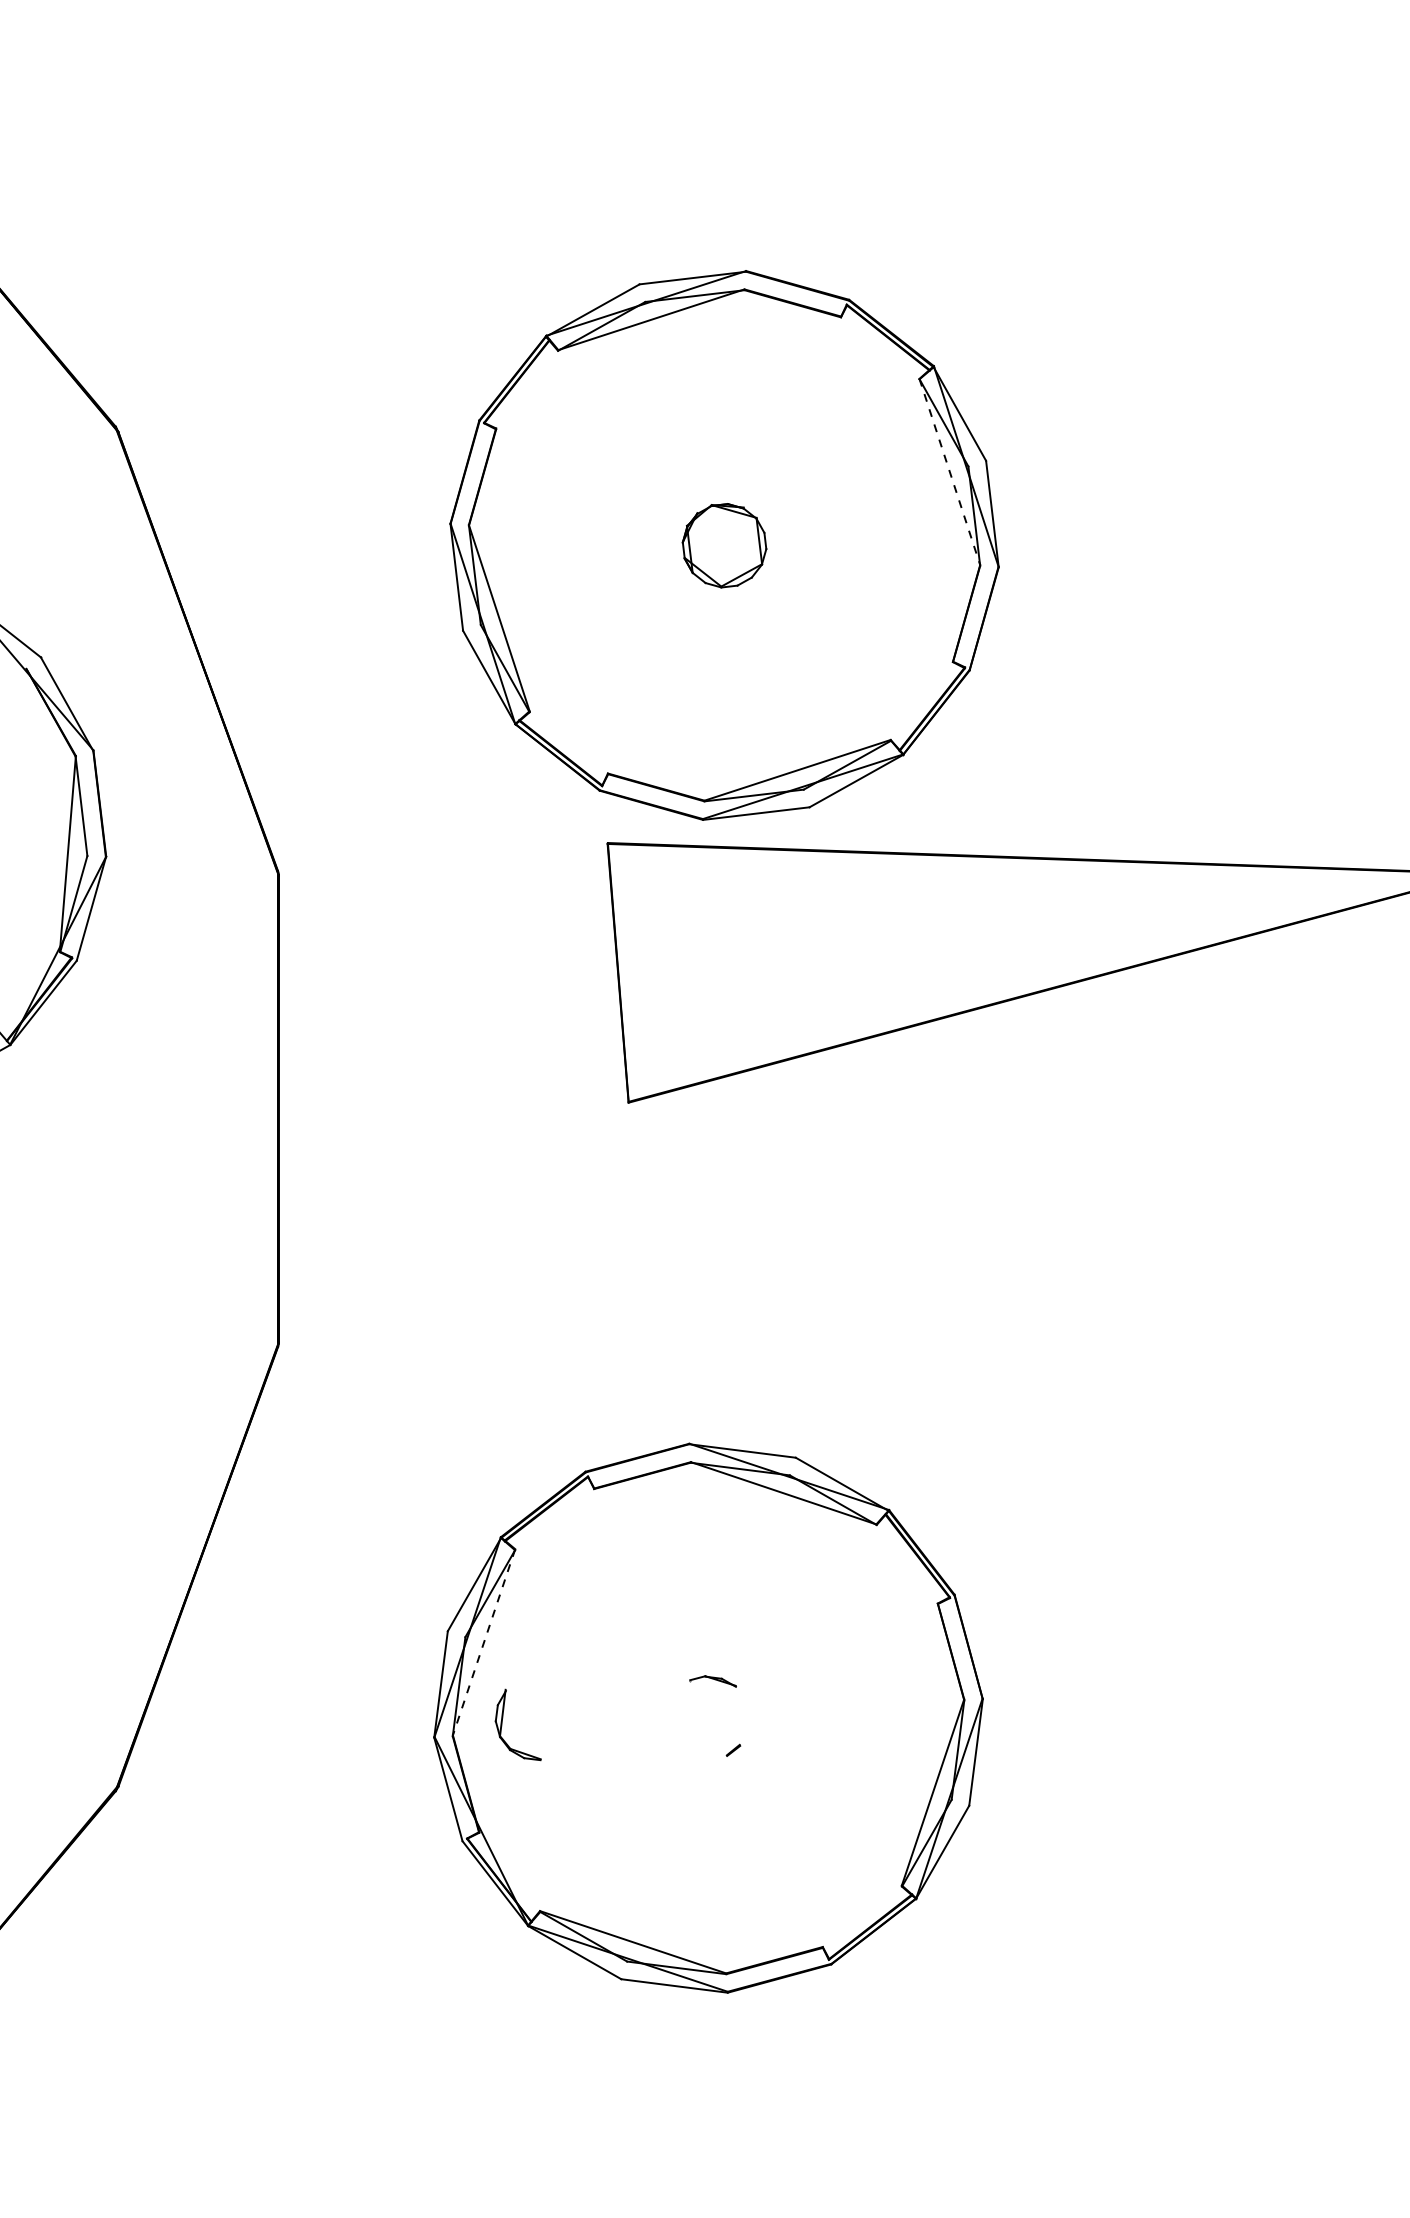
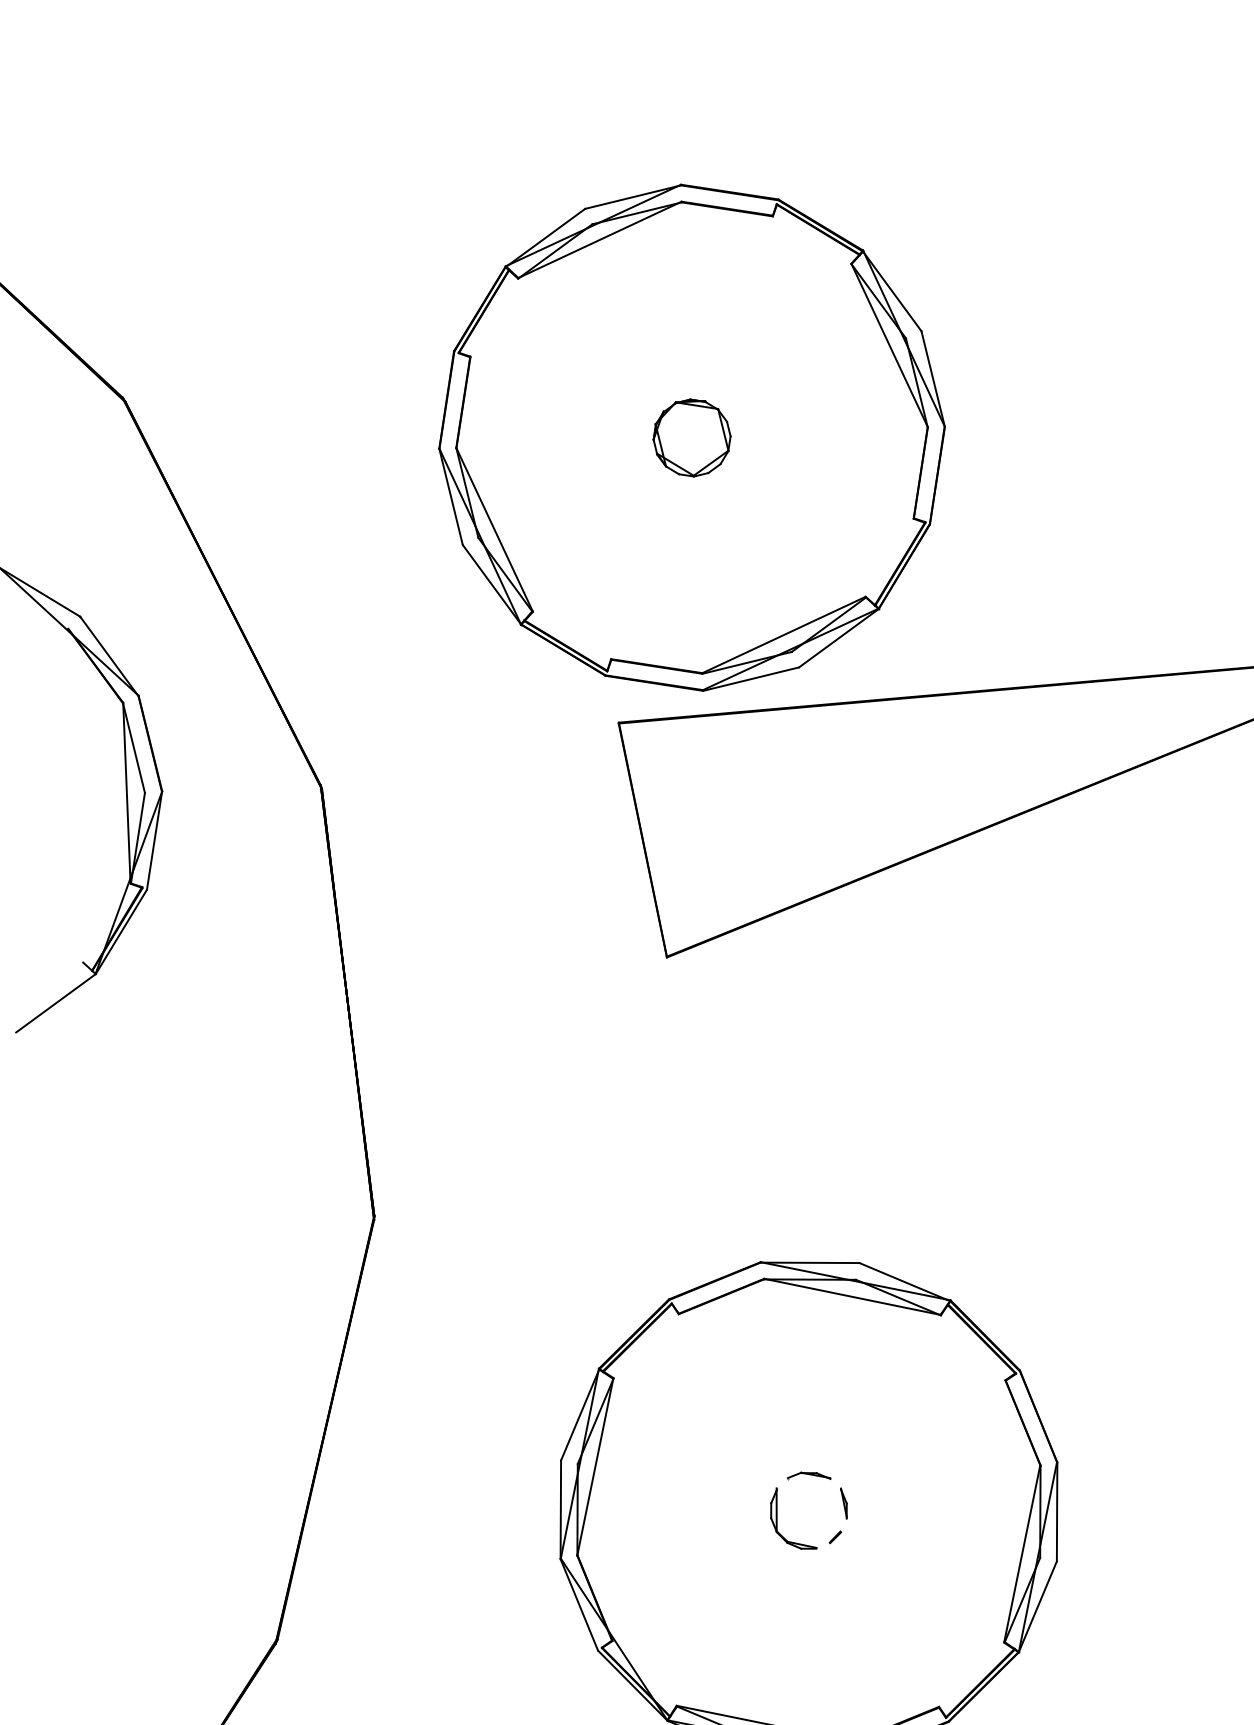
line: (949, 471) -> (889, 345), dashed -> solid
line: (483, 1642) -> (594, 1466), dashed -> solid
part: (748, 1714) -> (845, 1502), added
part: (502, 1724) -> (777, 1520), moved

